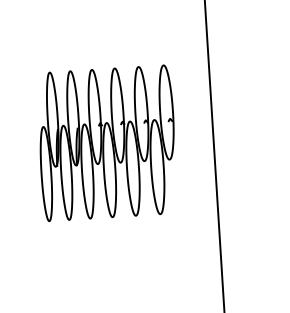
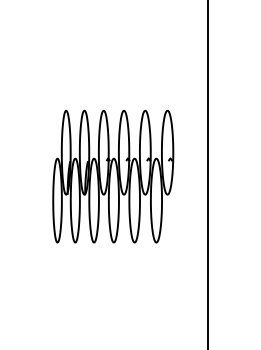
part: (107, 143) -> (113, 176), moved

